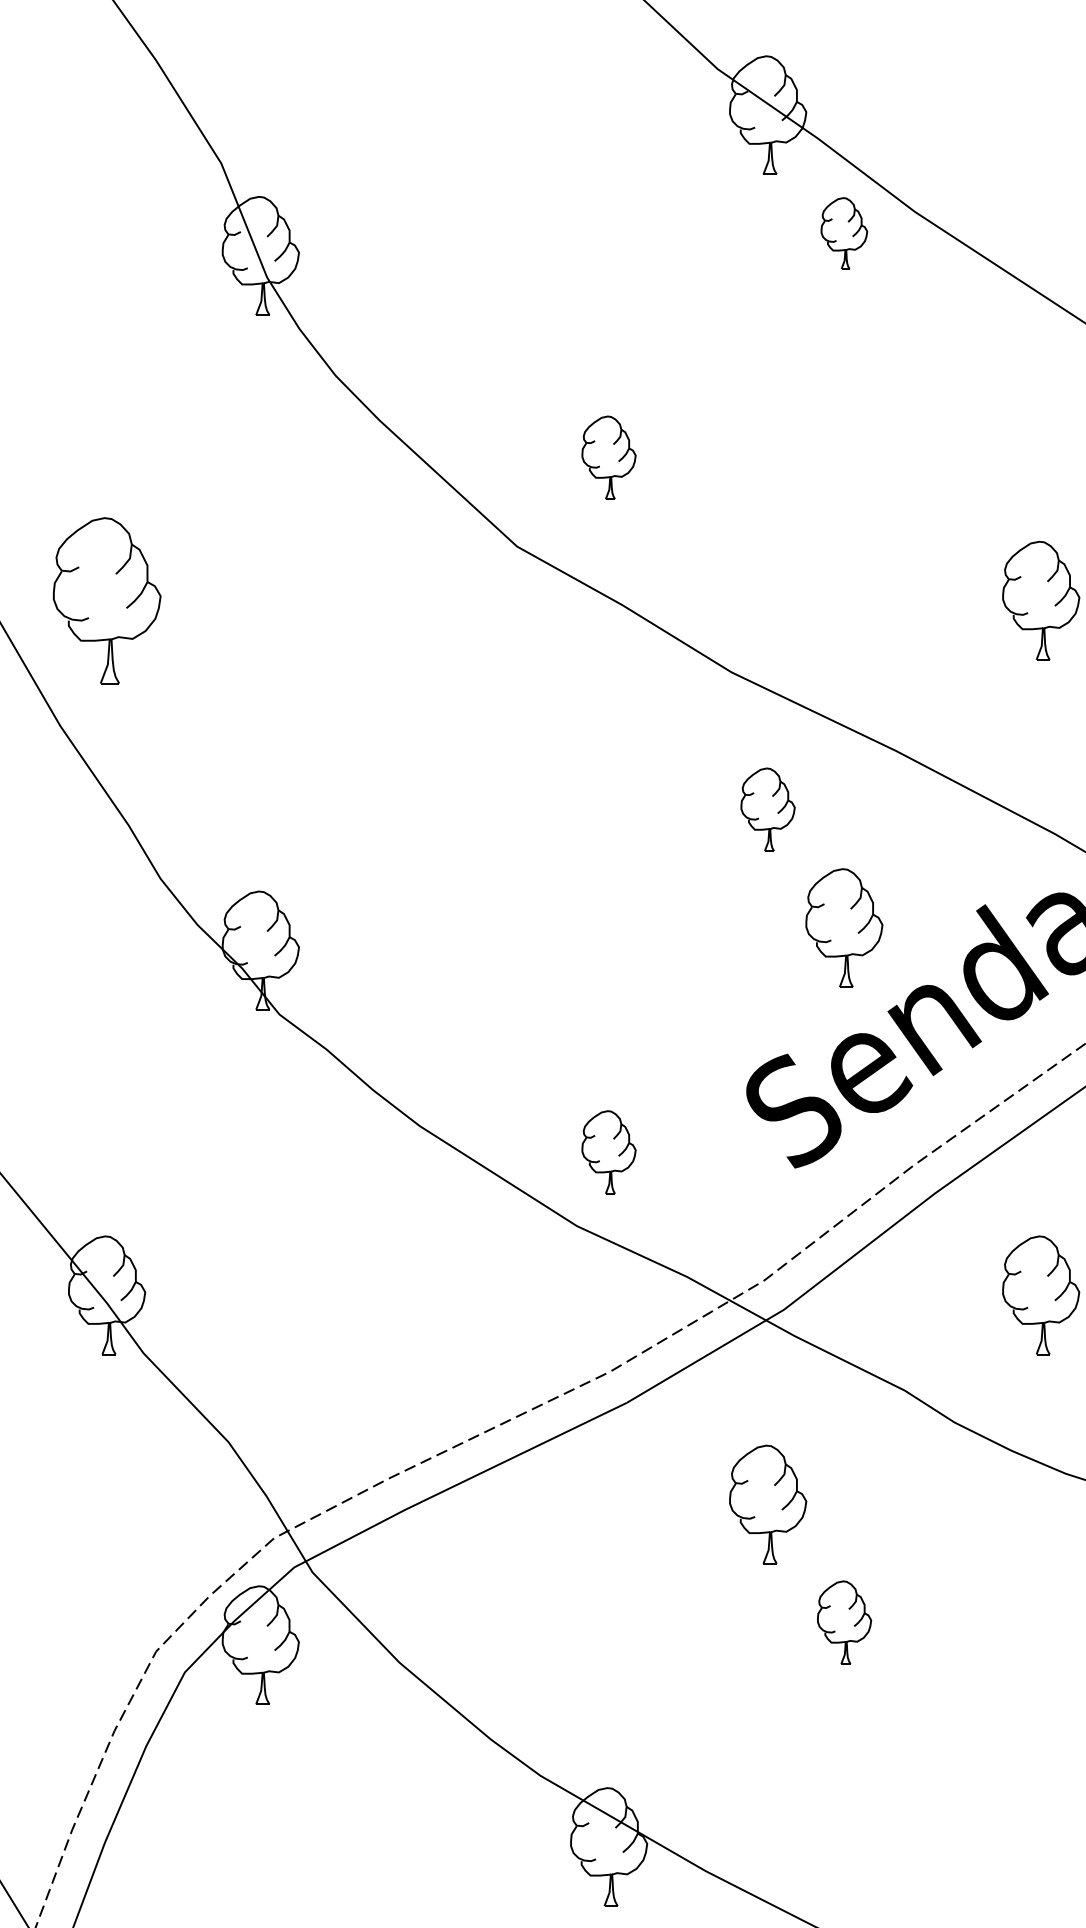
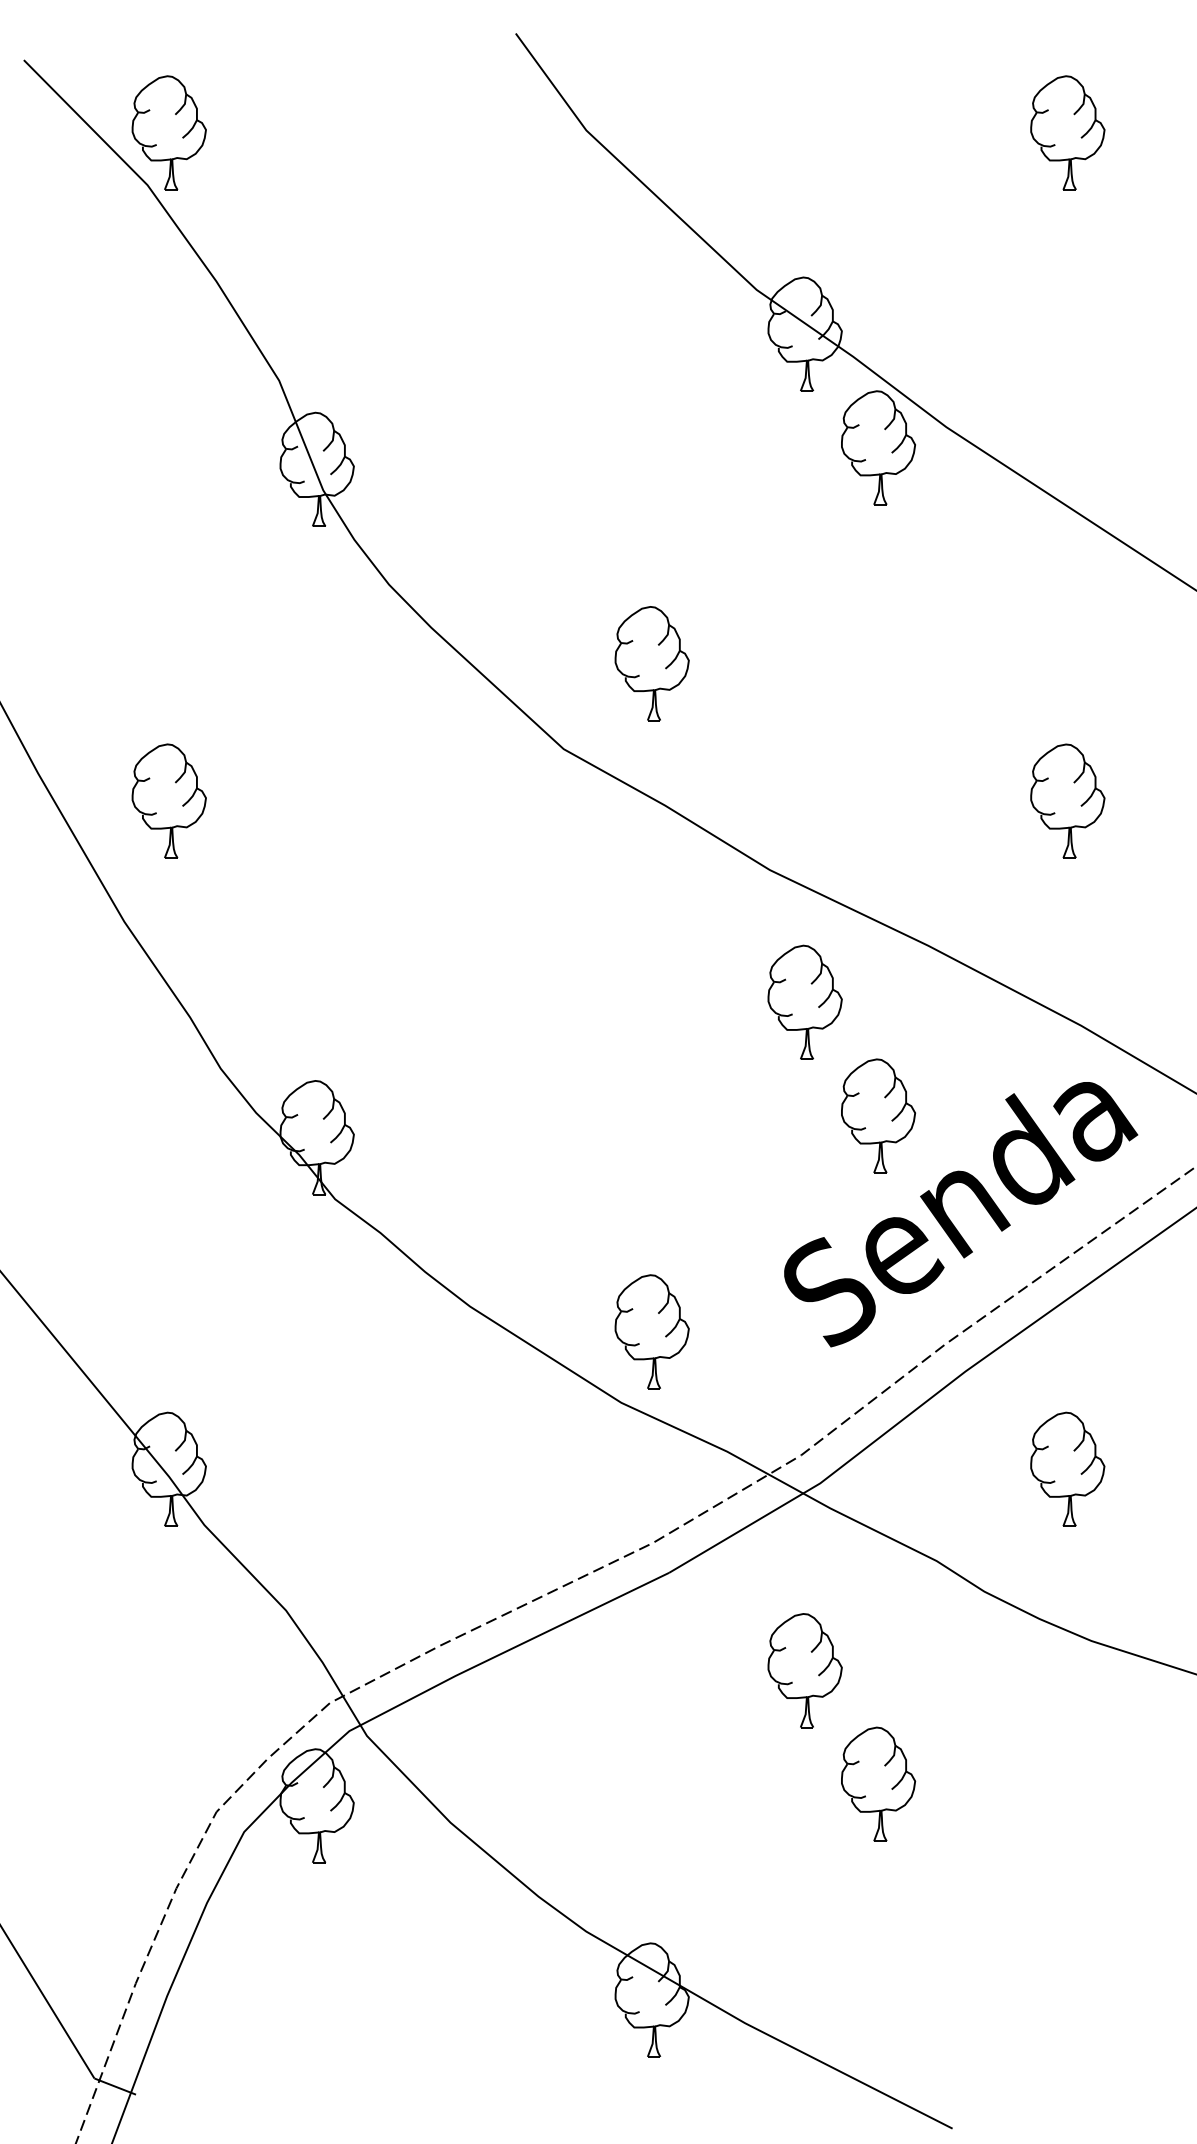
part: (844, 232) -> (878, 447), size x1.67
part: (608, 457) -> (651, 663), size x1.43
part: (106, 599) -> (168, 800), size x0.71
part: (767, 808) -> (804, 1001), size x1.43
part: (608, 1152) -> (651, 1331), size x1.43
part: (844, 1621) -> (878, 1783), size x1.43

